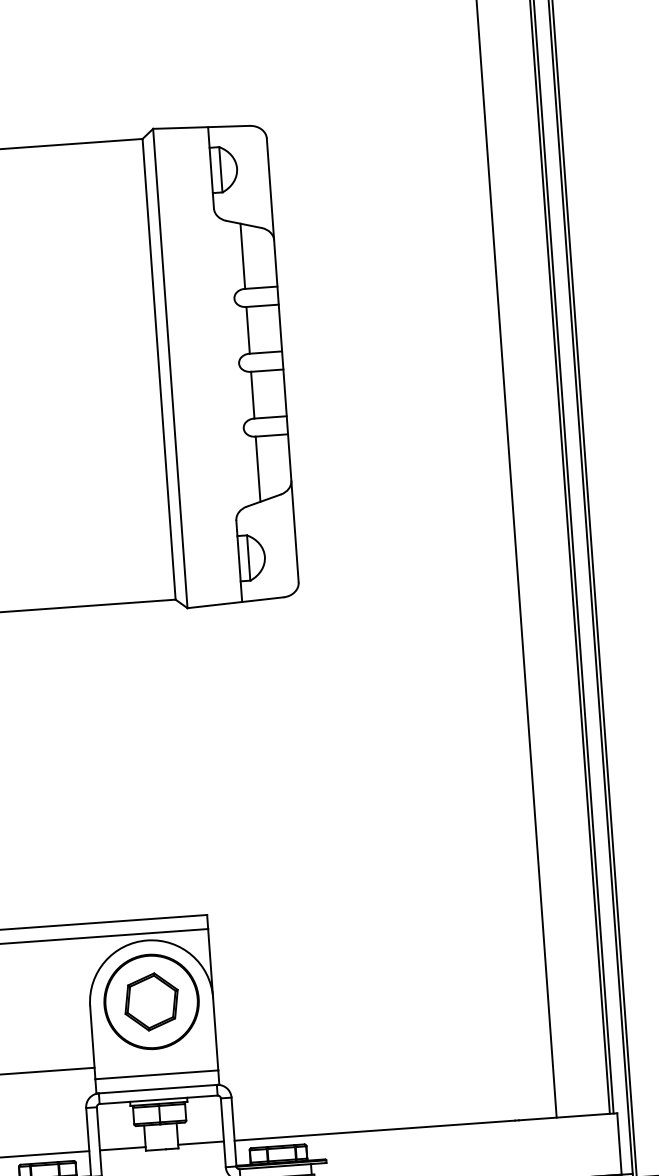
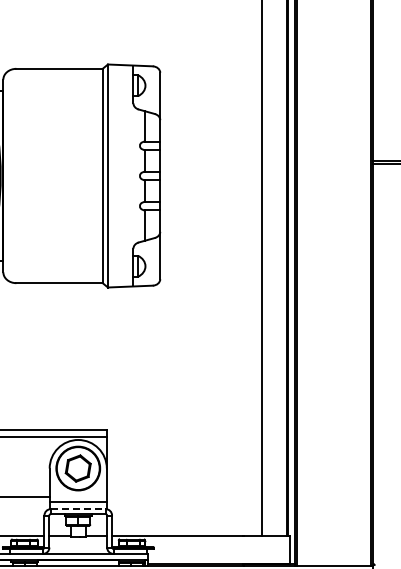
line: (158, 1089) -> (78, 509), solid -> dashed

